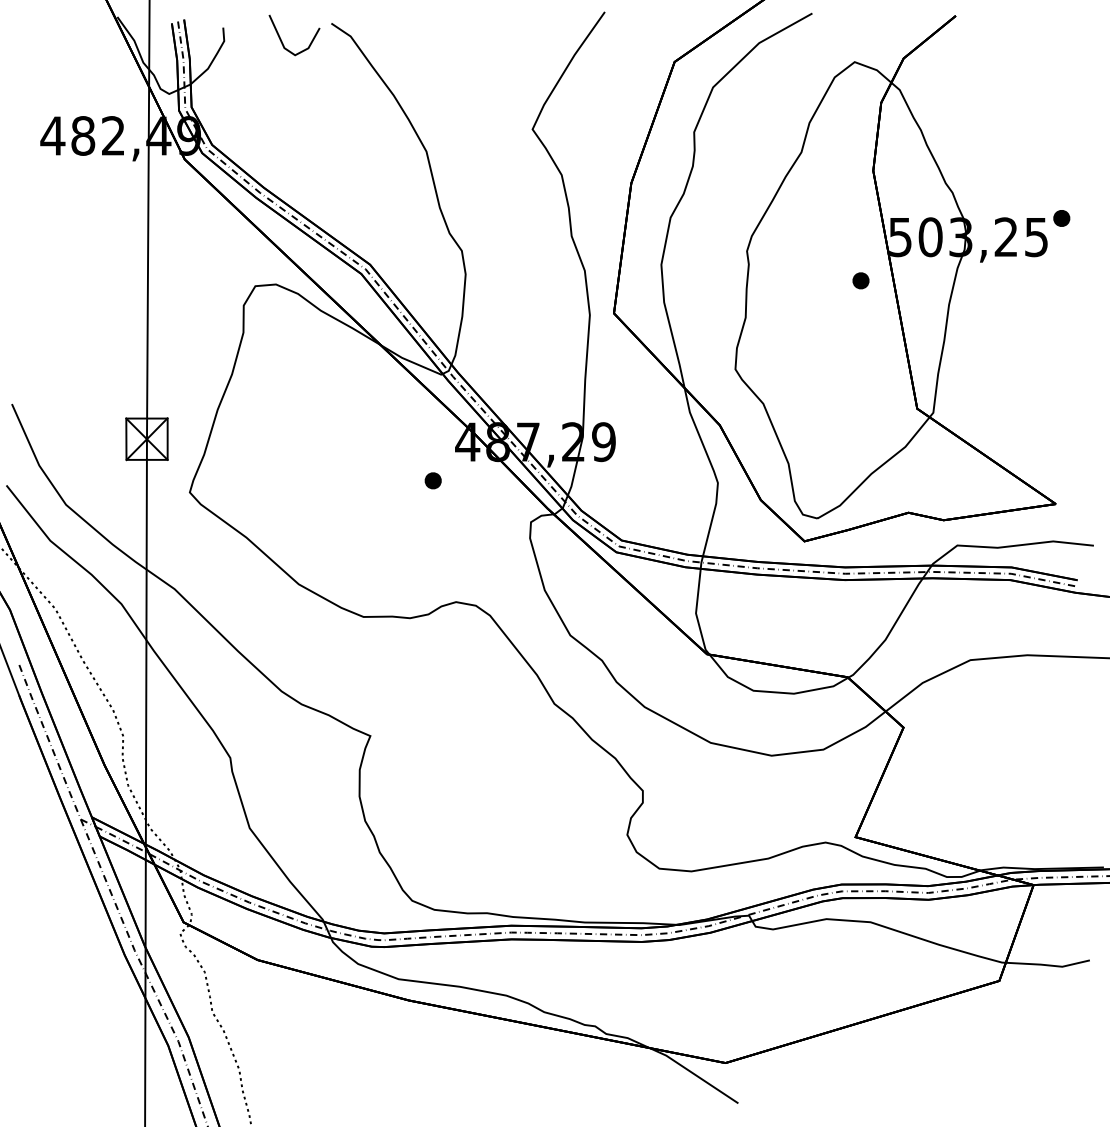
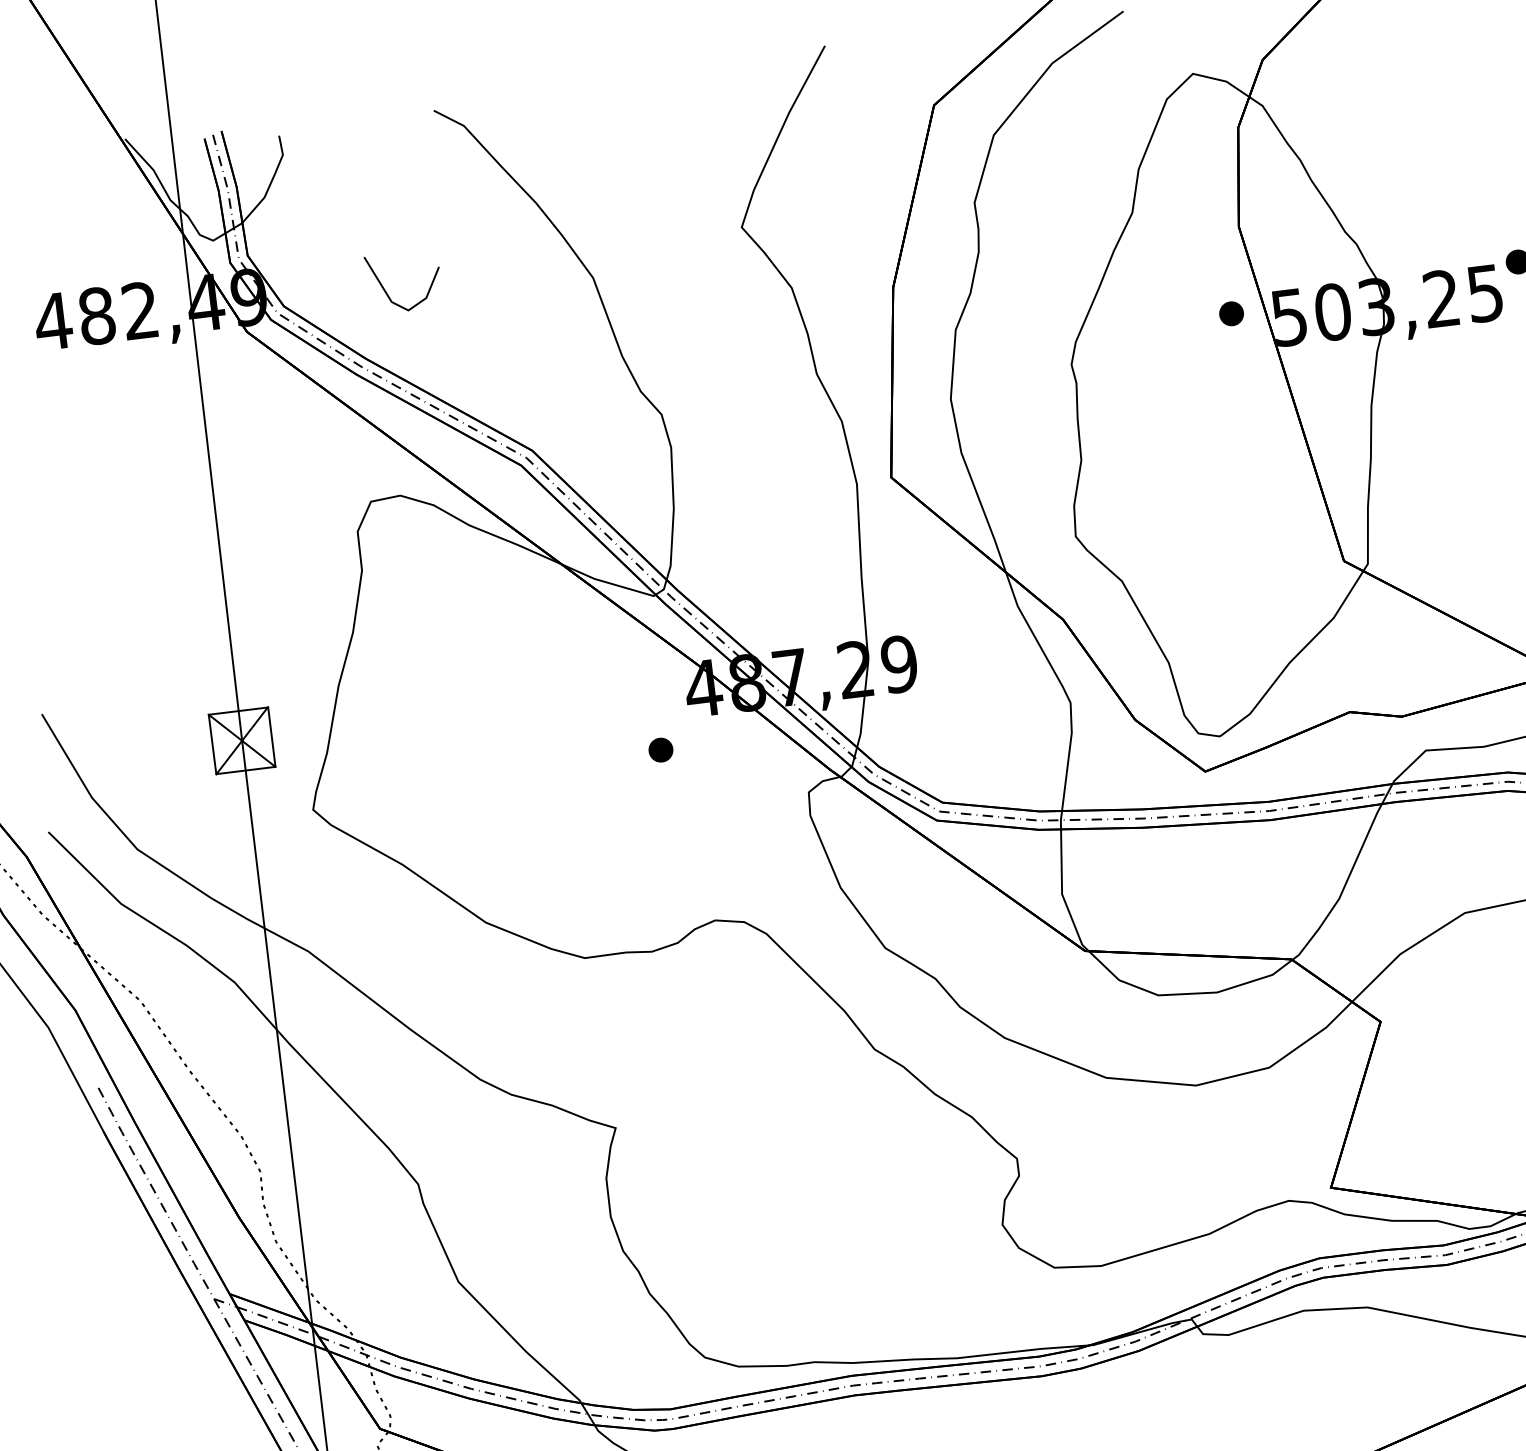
line: (281, 38) -> (385, 288), moved
part: (860, 280) -> (1230, 313), moved

